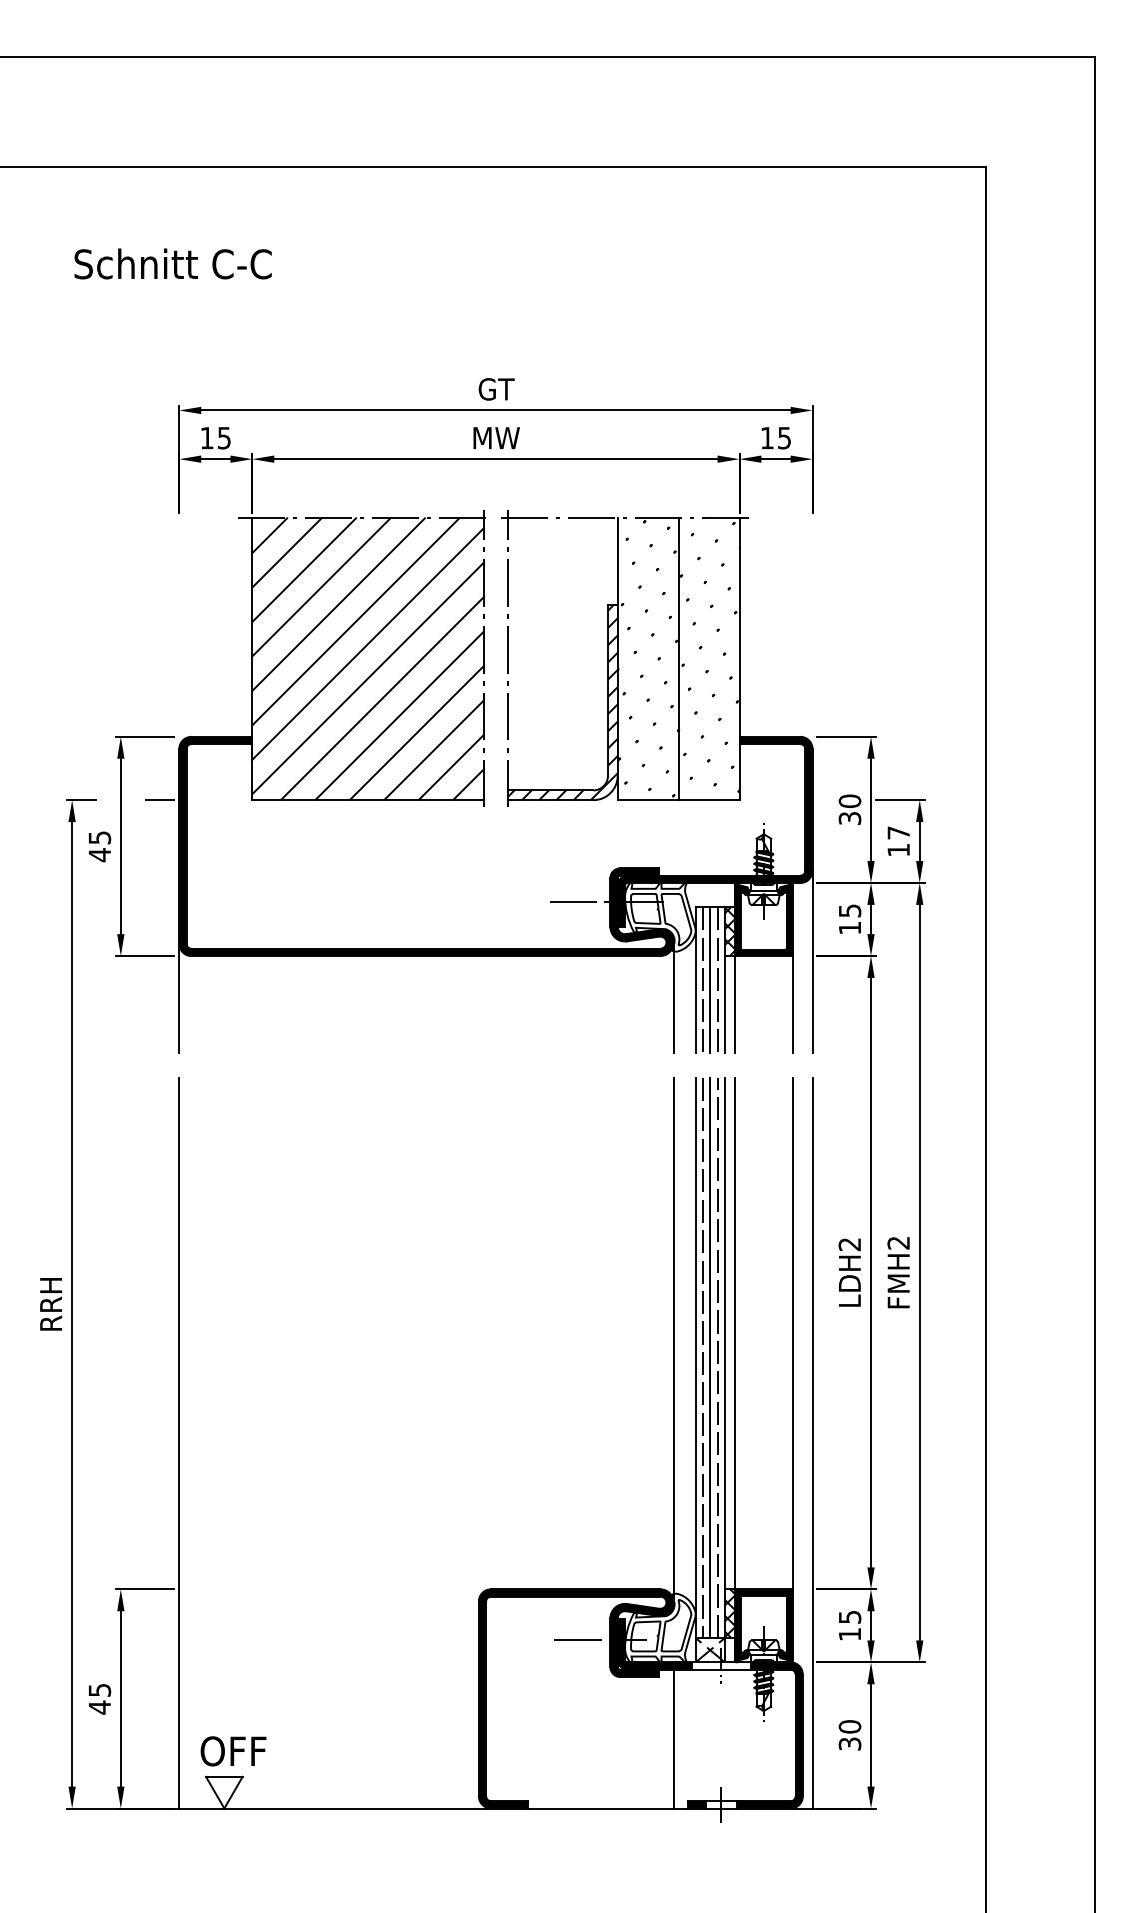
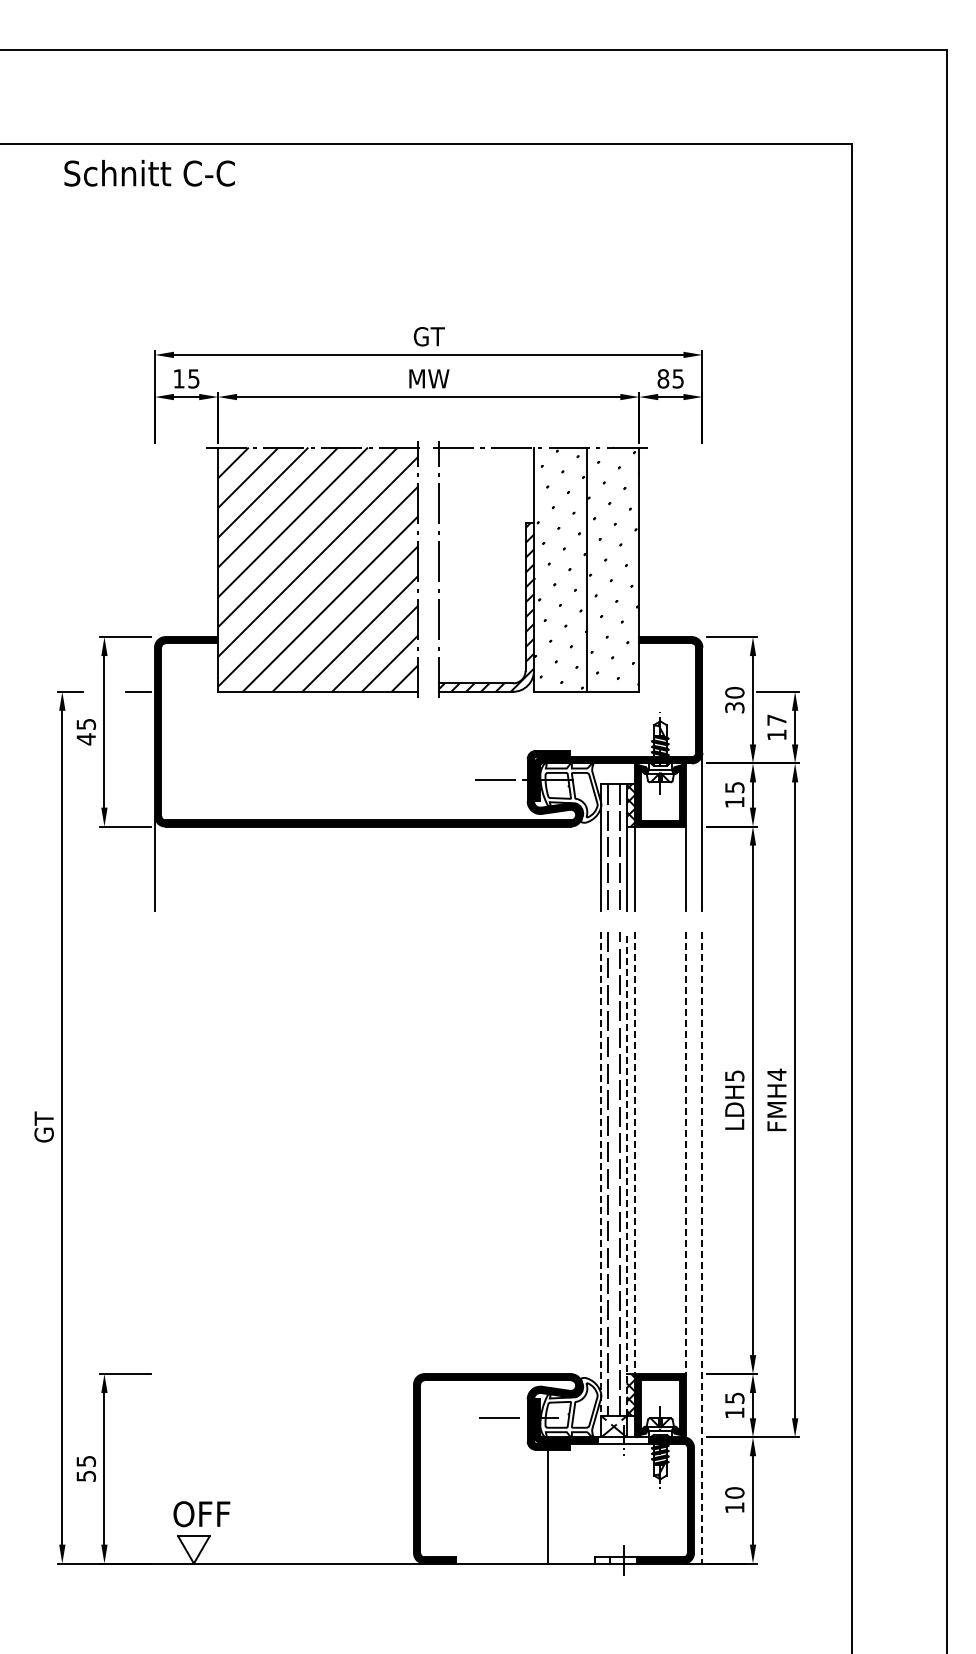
text: (172, 264) -> (149, 173), moved
text: (767, 437) -> (663, 378), 15 -> 85
line: (710, 980) -> (614, 847), removed
line: (673, 997) -> (582, 862), removed
text: (898, 1242) -> (776, 1074), FMH2 -> FMH4
text: (849, 1243) -> (734, 1075), LDH2 -> LDH5
text: (50, 1304) -> (43, 1127), RRH -> GT
line: (735, 1334) -> (635, 1153), solid -> dashed
line: (792, 1334) -> (685, 1153), solid -> dashed
line: (673, 1338) -> (582, 1157), removed
line: (710, 1357) -> (614, 1173), removed
line: (724, 1357) -> (626, 1173), solid -> dashed
line: (695, 1358) -> (601, 1174), solid -> dashed
line: (178, 1442) -> (154, 1247), removed
line: (812, 1442) -> (702, 1247), solid -> dashed
text: (100, 1707) -> (86, 1476), 45 -> 55
line: (673, 1739) -> (548, 1503), moved
text: (849, 1743) -> (734, 1507), 30 -> 10
fill: (696, 1804) -> (602, 1560), removed

